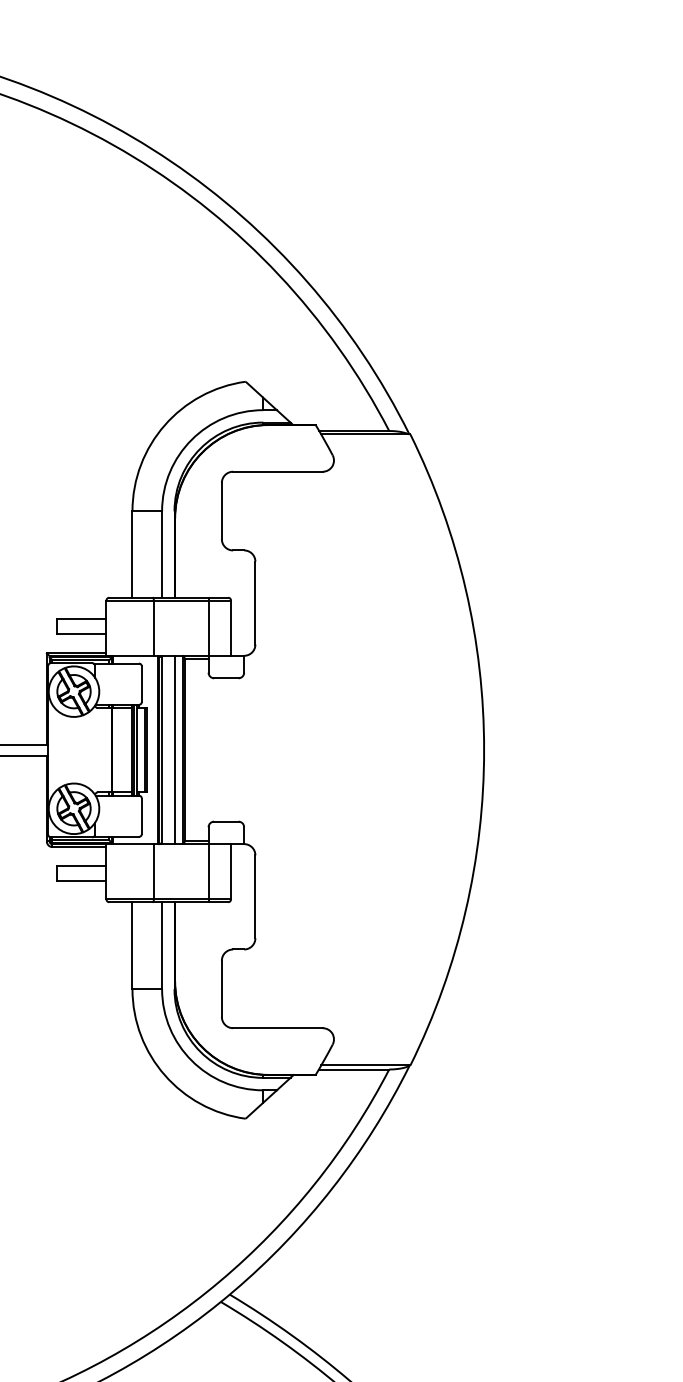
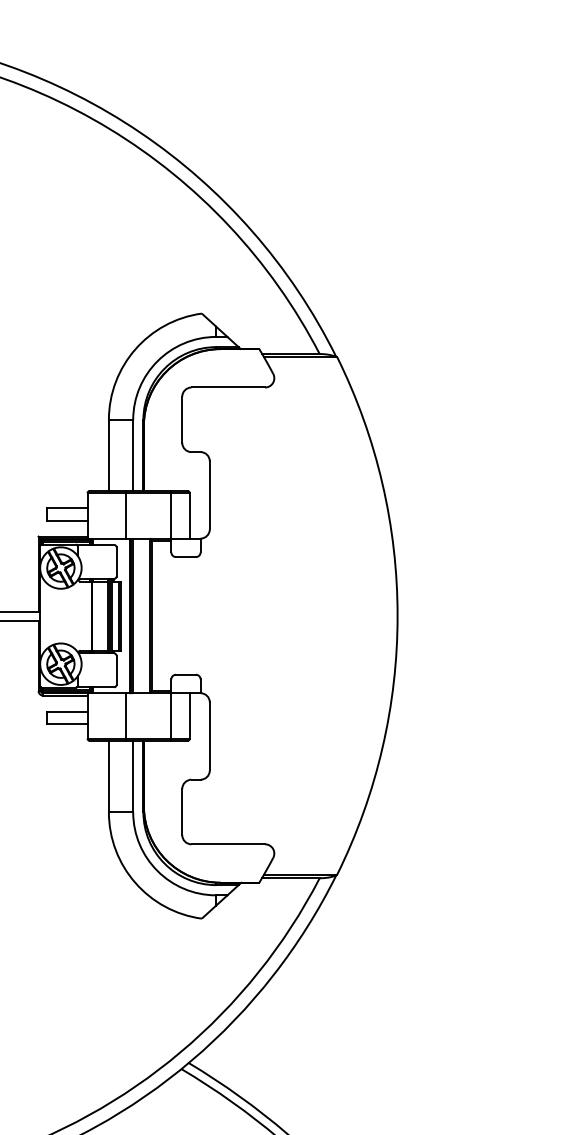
line: (174, 749) -> (143, 615), removed

